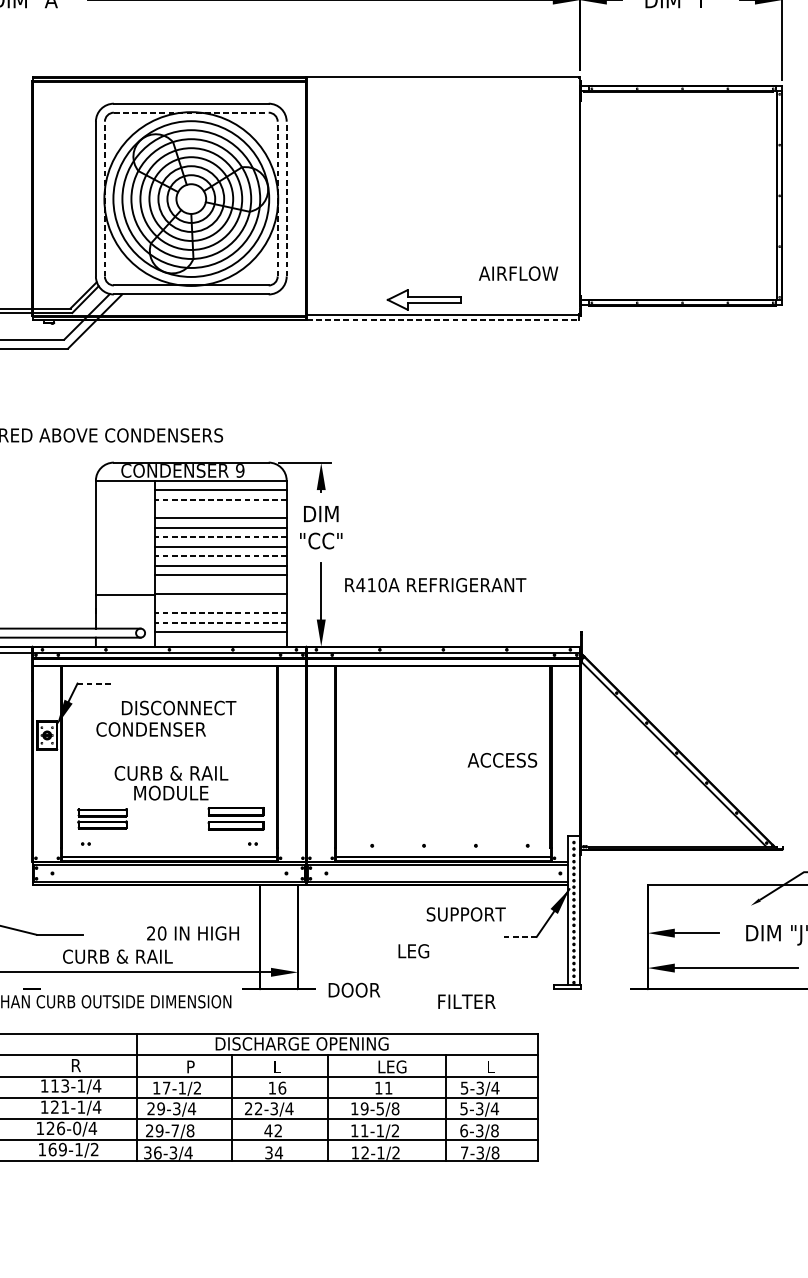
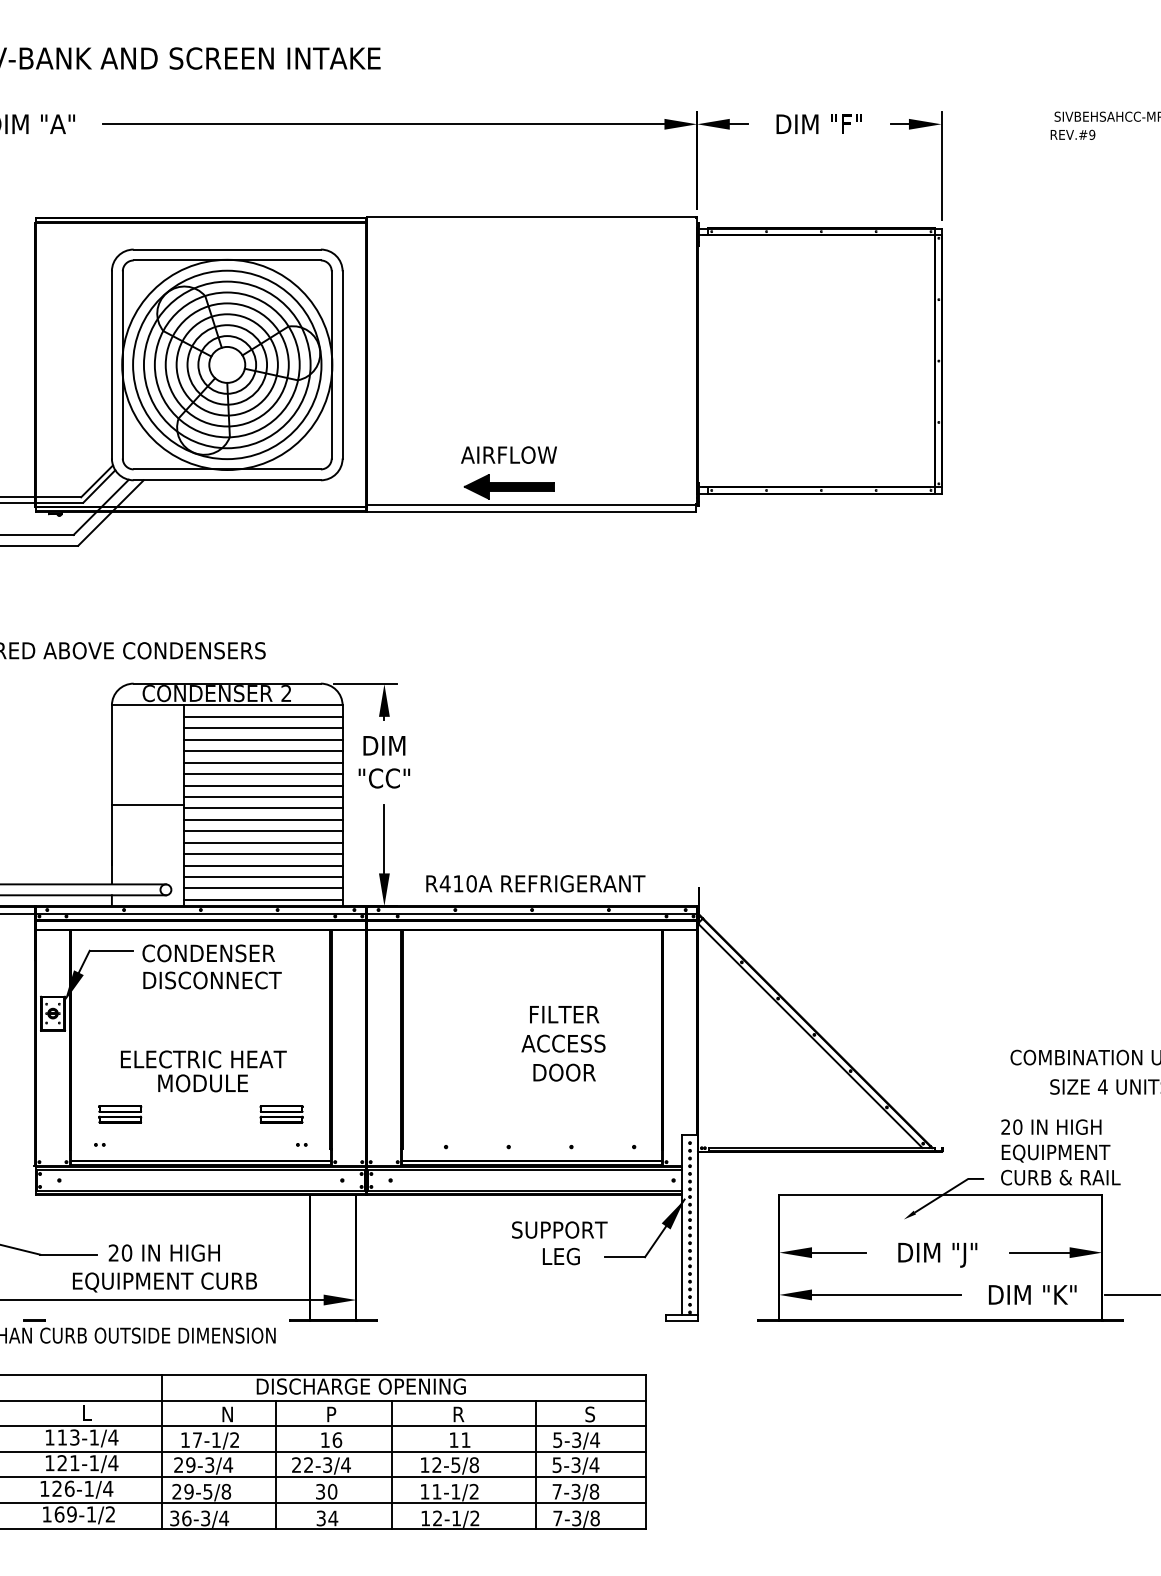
line: (191, 112) -> (227, 260), dashed -> solid
line: (104, 198) -> (122, 364), dashed -> solid
line: (277, 198) -> (331, 364), dashed -> solid
line: (286, 198) -> (342, 364), dashed -> solid
text: (518, 273) -> (508, 454), moved
fill: (423, 299) -> (508, 486), added
line: (442, 320) -> (531, 511), dashed -> solid
text: (240, 470) -> (286, 693), 9 -> 2
line: (221, 499) -> (263, 728), dashed -> solid
line: (220, 508) -> (262, 739), added
line: (221, 537) -> (263, 774), dashed -> solid
line: (221, 555) -> (263, 796), dashed -> solid
line: (220, 584) -> (262, 831), added
text: (435, 584) -> (535, 883), moved
line: (125, 594) -> (147, 804), moved
line: (220, 603) -> (262, 854), added
line: (221, 613) -> (263, 865), dashed -> solid
line: (221, 622) -> (263, 877), dashed -> solid
line: (220, 641) -> (262, 899), added
line: (95, 683) -> (111, 950), dashed -> solid
text: (150, 729) -> (208, 953), moved
text: (502, 760) -> (563, 1043), moved
text: (171, 773) -> (203, 1059), CURB & RAIL -> ELECTRIC HEAT
part: (103, 818) -> (120, 1114), size x0.71
part: (236, 818) -> (281, 1114), size x0.62
text: (192, 933) -> (163, 1252), moved
line: (520, 937) -> (625, 1257), dashed -> solid
text: (413, 951) -> (560, 1256), moved
text: (139, 957) -> (164, 1282), CURB & RAIL -> EQUIPMENT CURB
text: (354, 990) -> (564, 1072), moved
text: (466, 1001) -> (564, 1014), moved
text: (75, 1065) -> (87, 1412), R -> L
text: (192, 1066) -> (228, 1414), P -> N
text: (277, 1066) -> (331, 1414), L -> P
text: (393, 1066) -> (471, 1414), LEG -> R
text: (491, 1066) -> (590, 1414), L -> S
text: (364, 1108) -> (436, 1464), 19-5/8 -> 12-5/8
text: (77, 1128) -> (89, 1488), 126-0/4 -> 126-1/4
text: (174, 1130) -> (207, 1491), 29-7/8 -> 29-5/8
text: (273, 1130) -> (326, 1491), 42 -> 30
text: (463, 1130) -> (556, 1491), 6-3/8 -> 7-3/8

